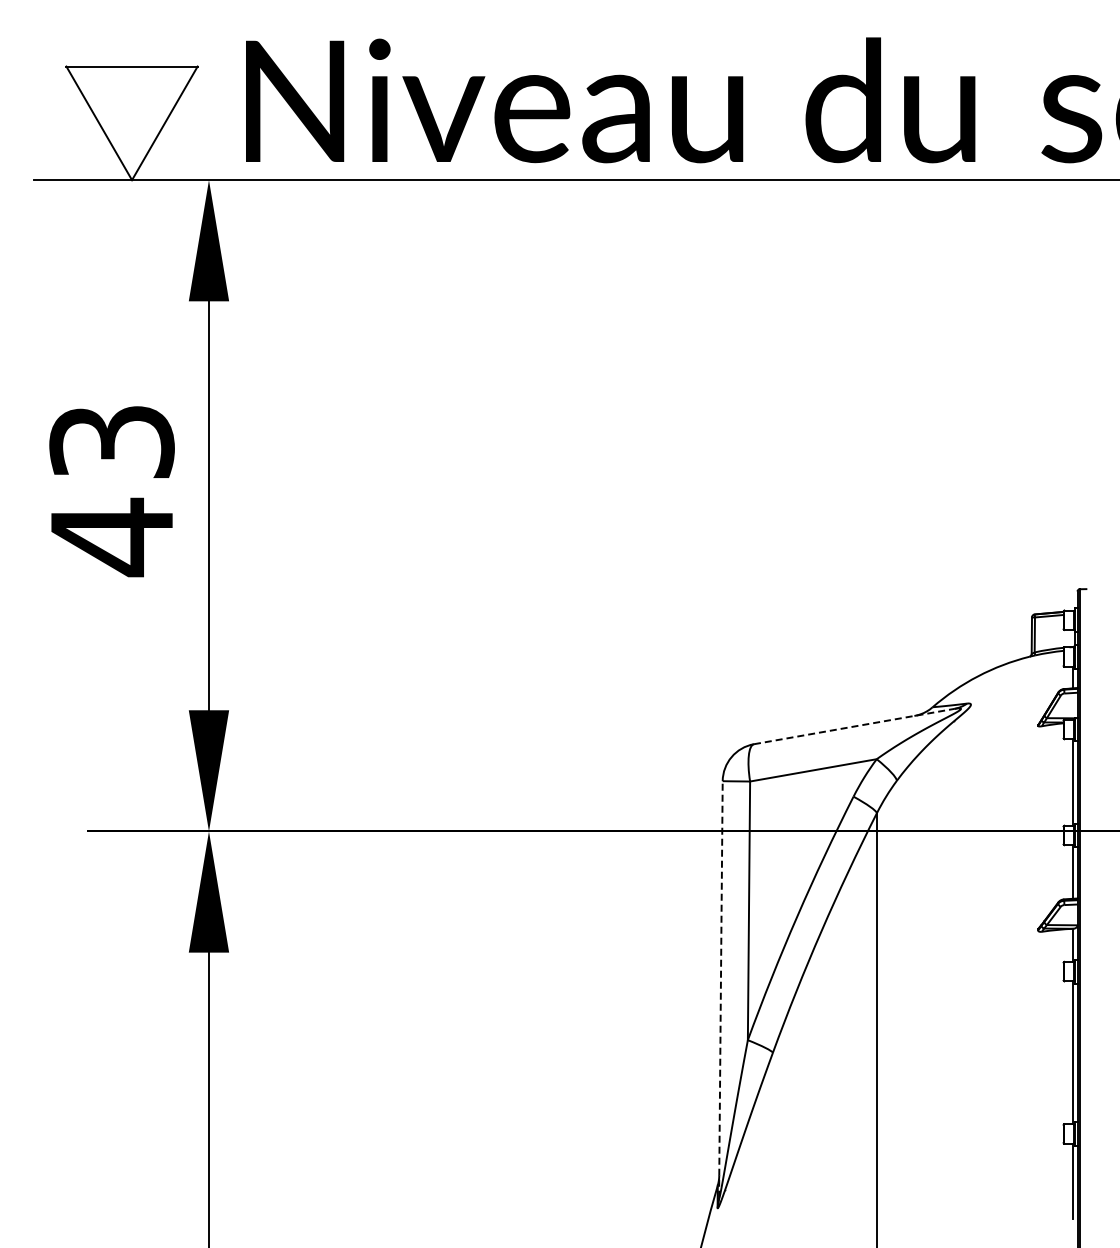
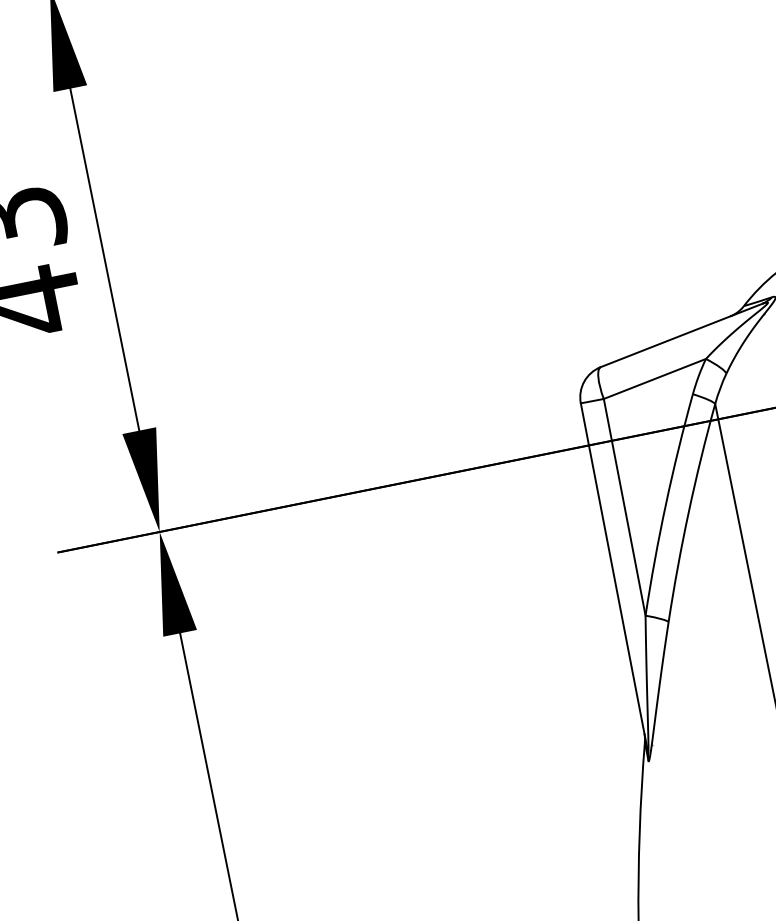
line: (854, 726) -> (681, 335), dashed -> solid
line: (720, 988) -> (613, 577), dashed -> solid

